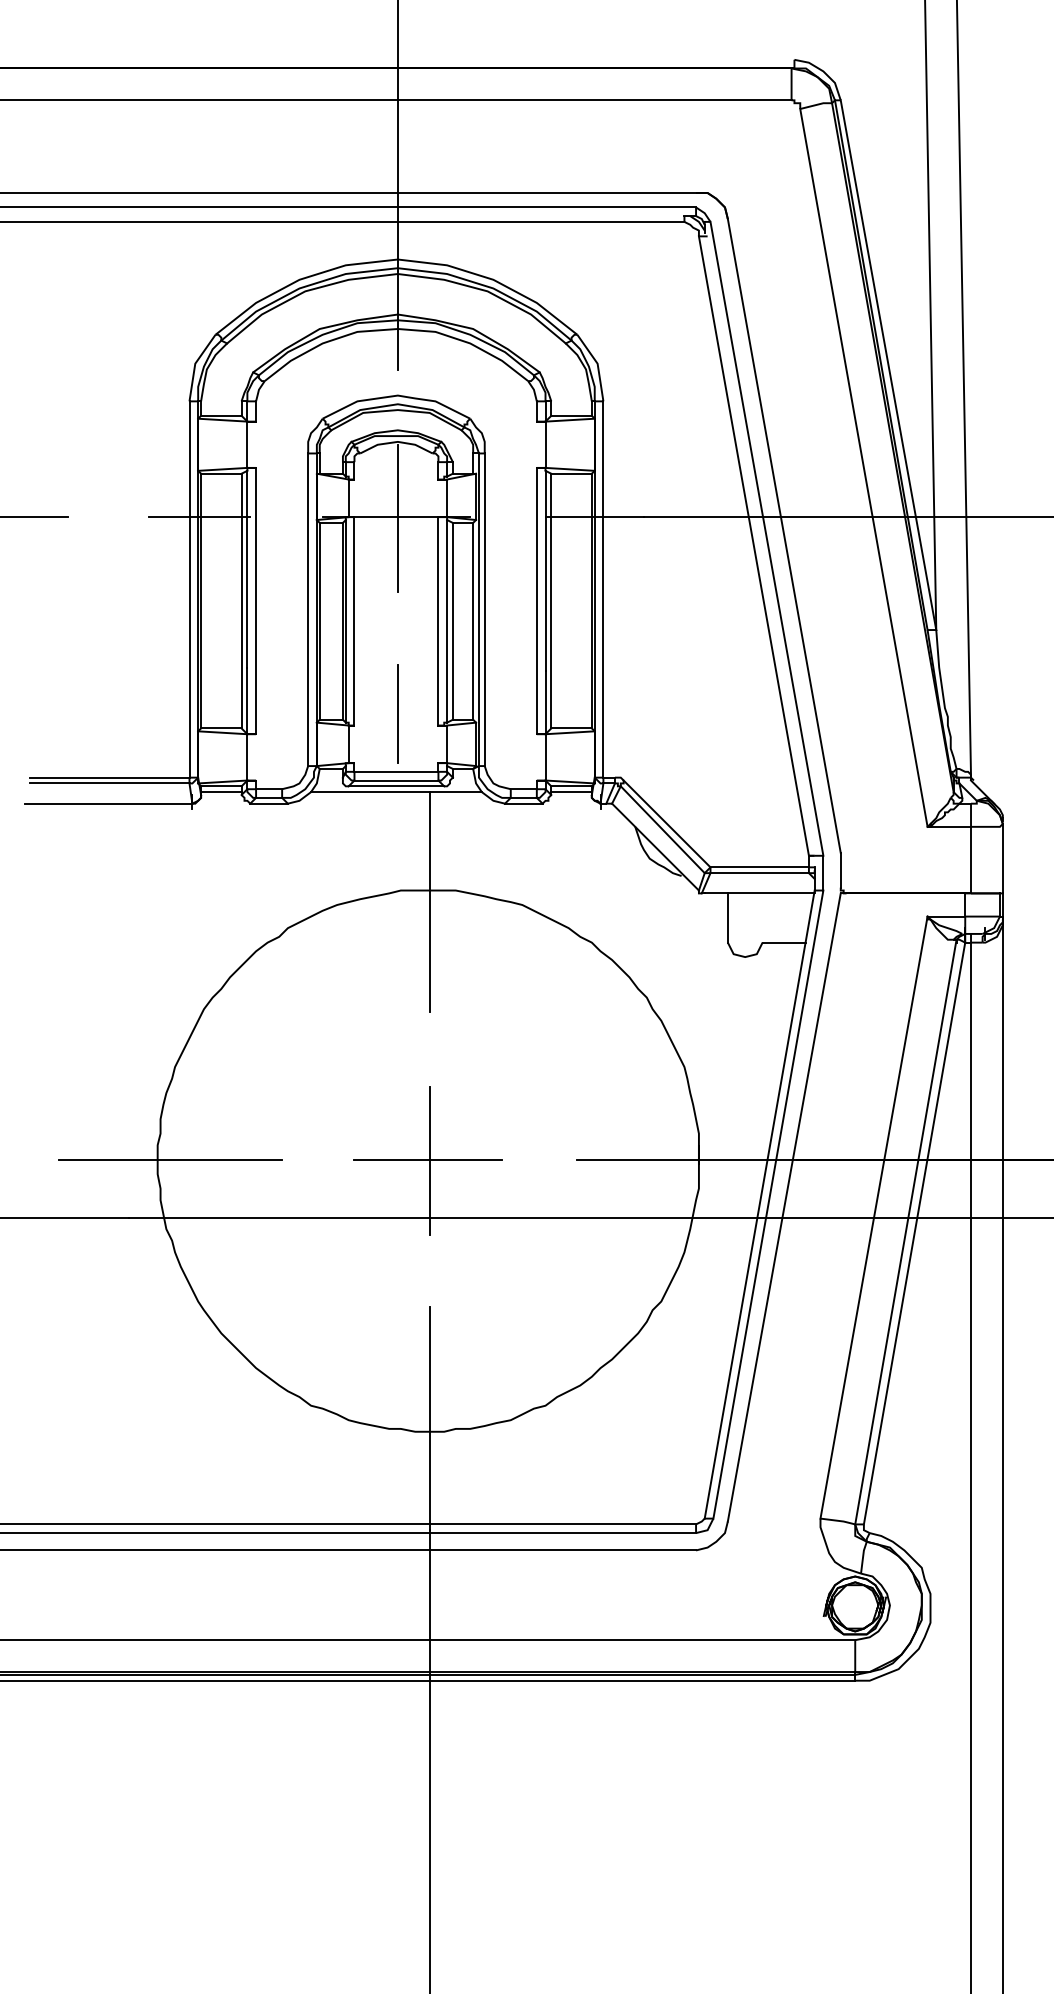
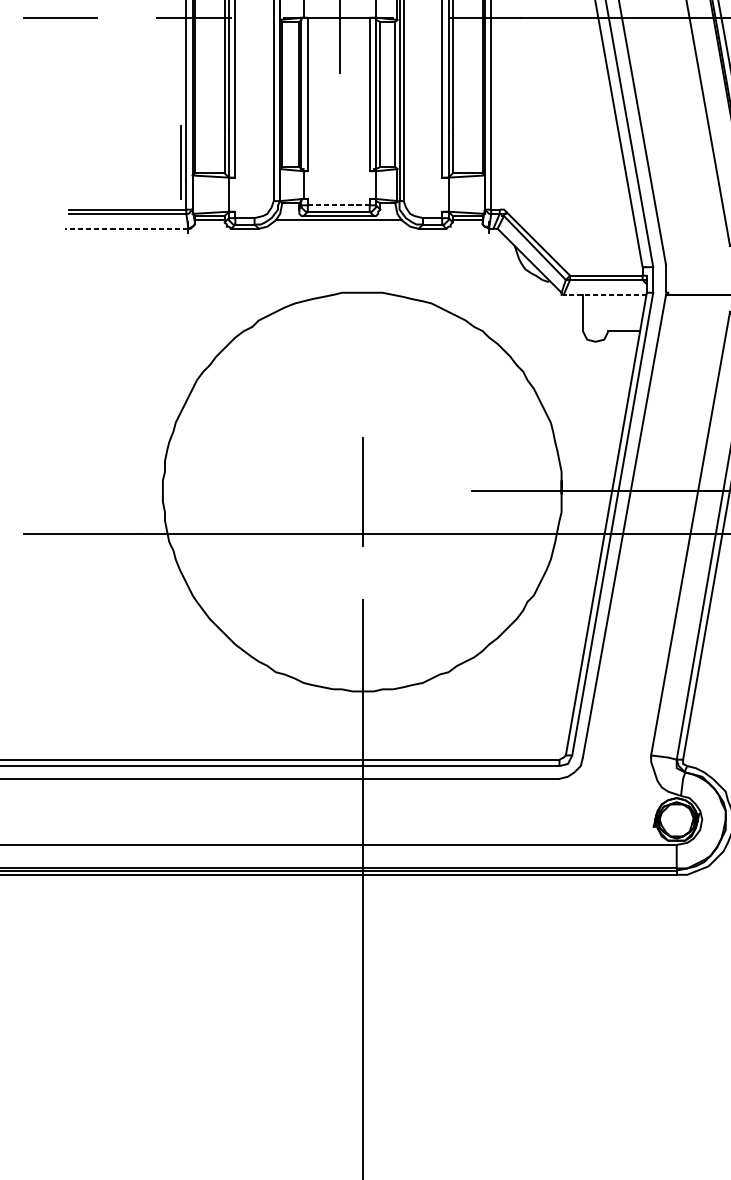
line: (397, 713) -> (181, 162), moved
line: (396, 771) -> (338, 205), solid -> dashed
line: (108, 803) -> (126, 228), solid -> dashed
line: (759, 893) -> (606, 294), solid -> dashed
line: (429, 902) -> (363, 301), removed
line: (170, 1159) -> (172, 490), removed
line: (428, 1159) -> (362, 490), removed

